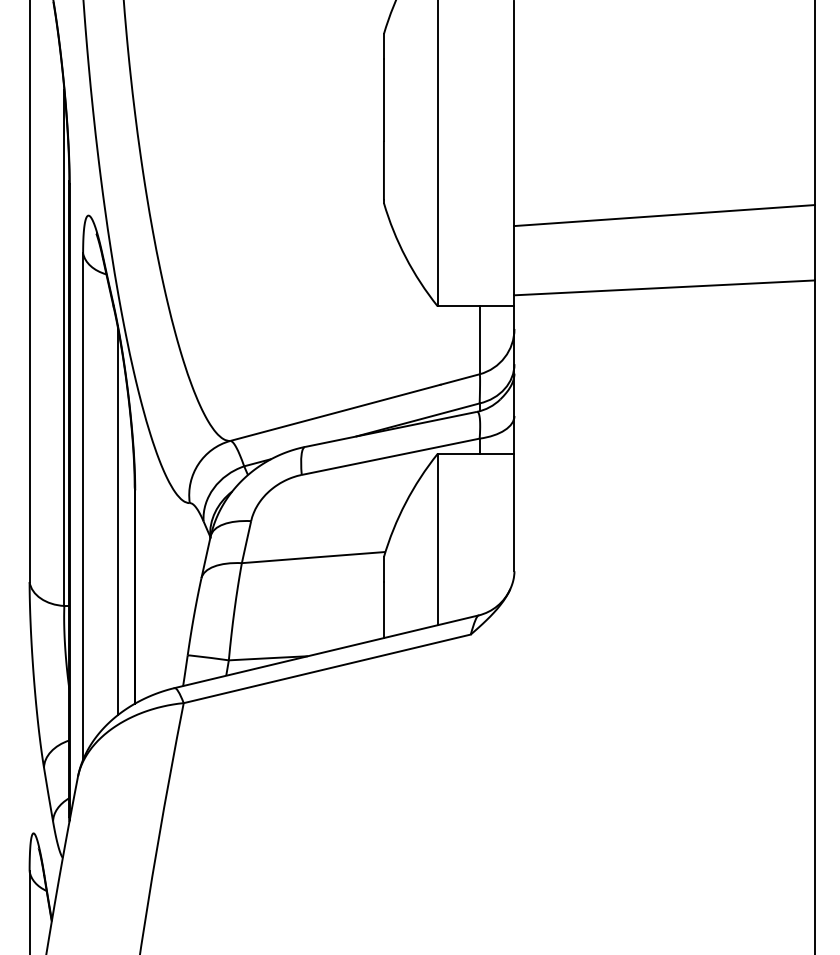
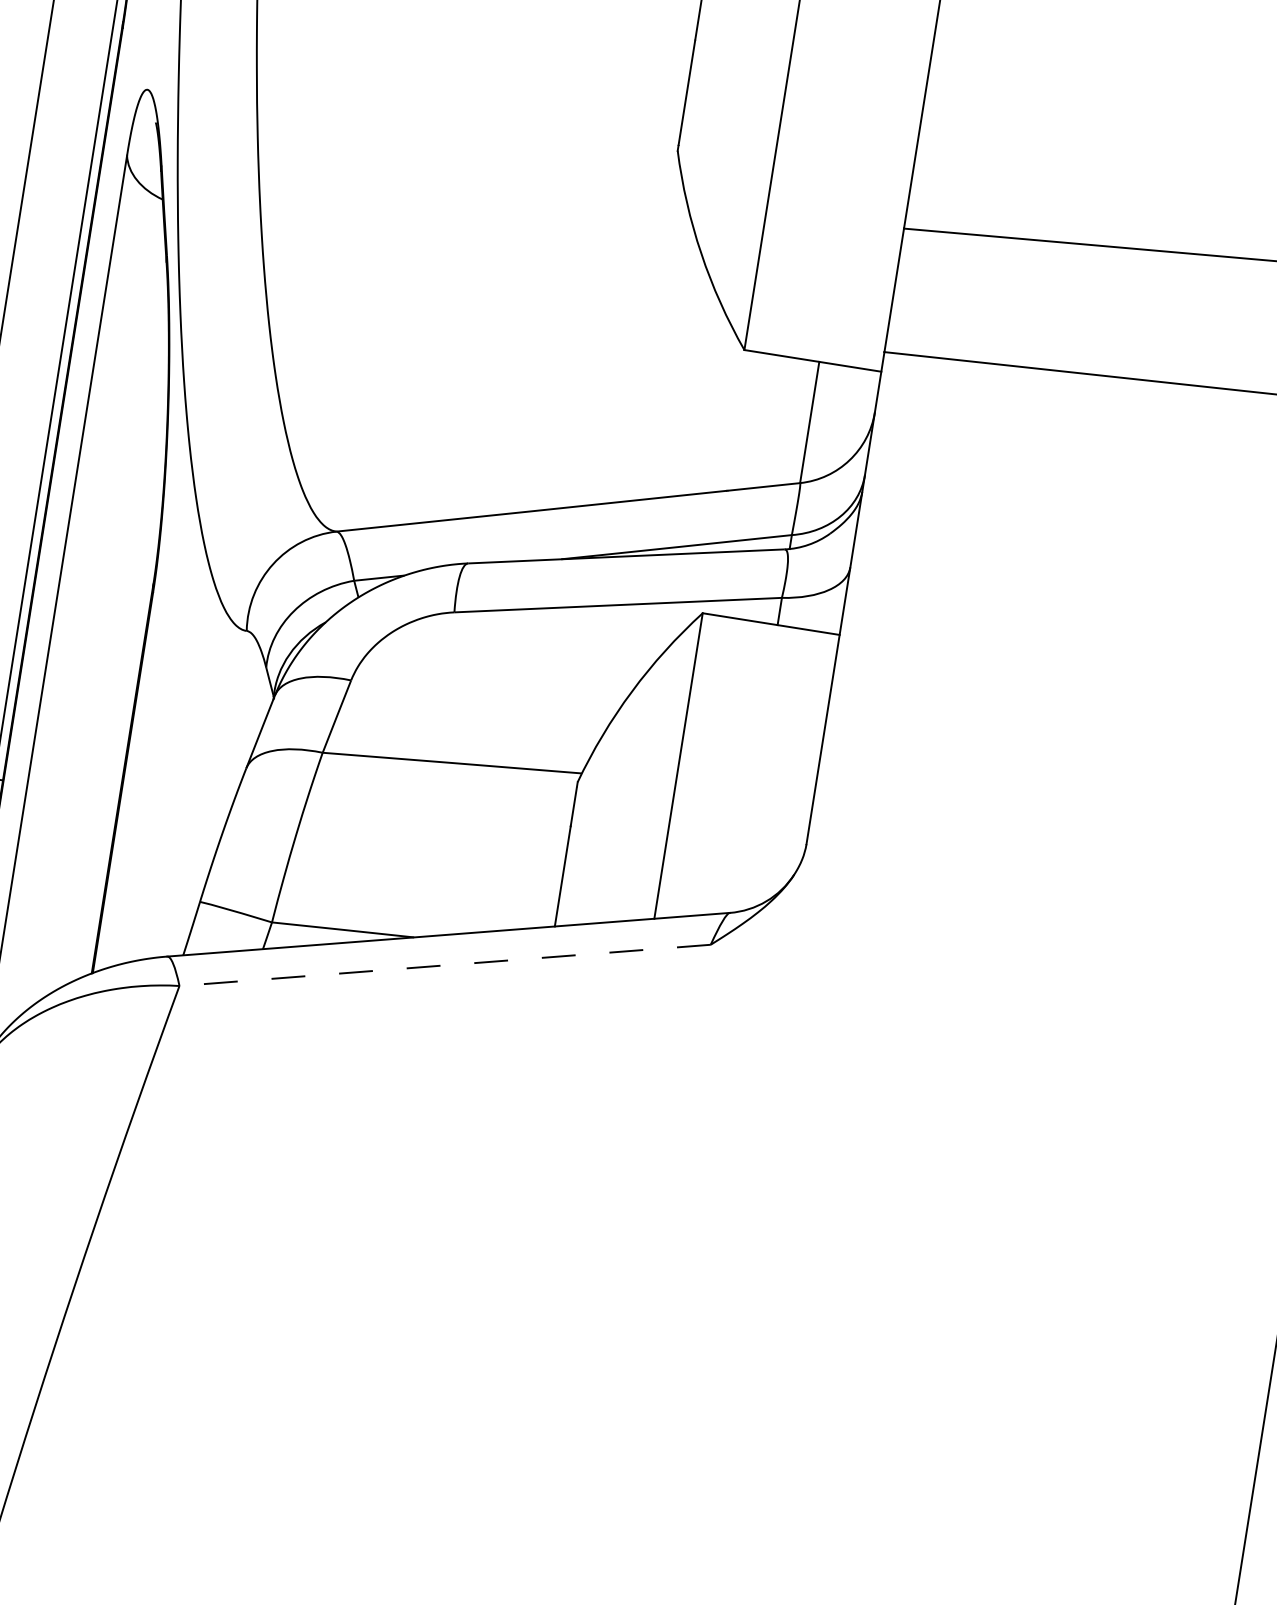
line: (117, 520) -> (112, 641), removed
line: (327, 668) -> (445, 964), solid -> dashed

